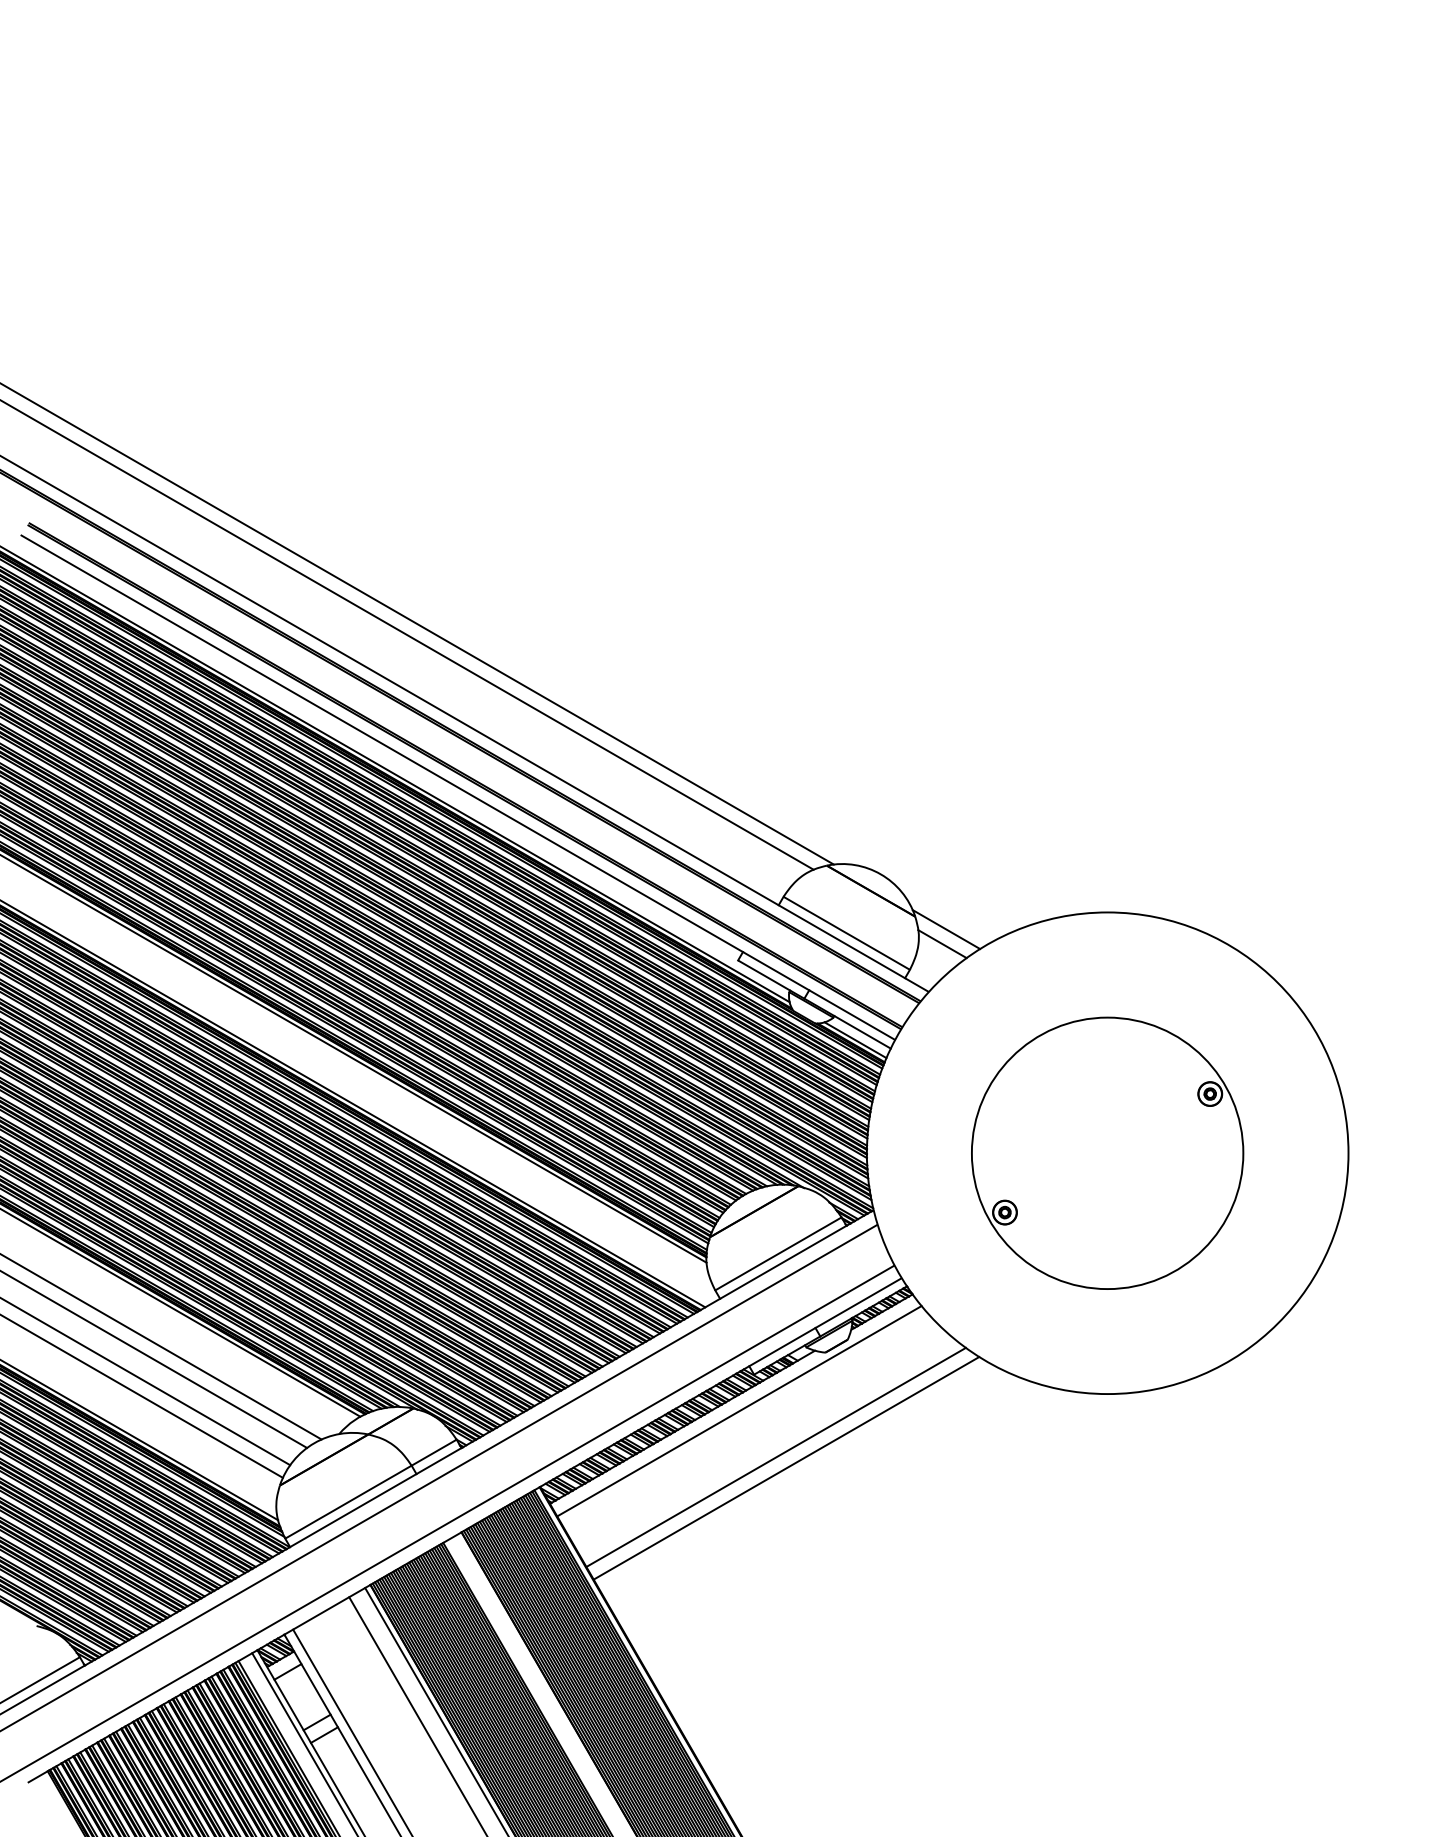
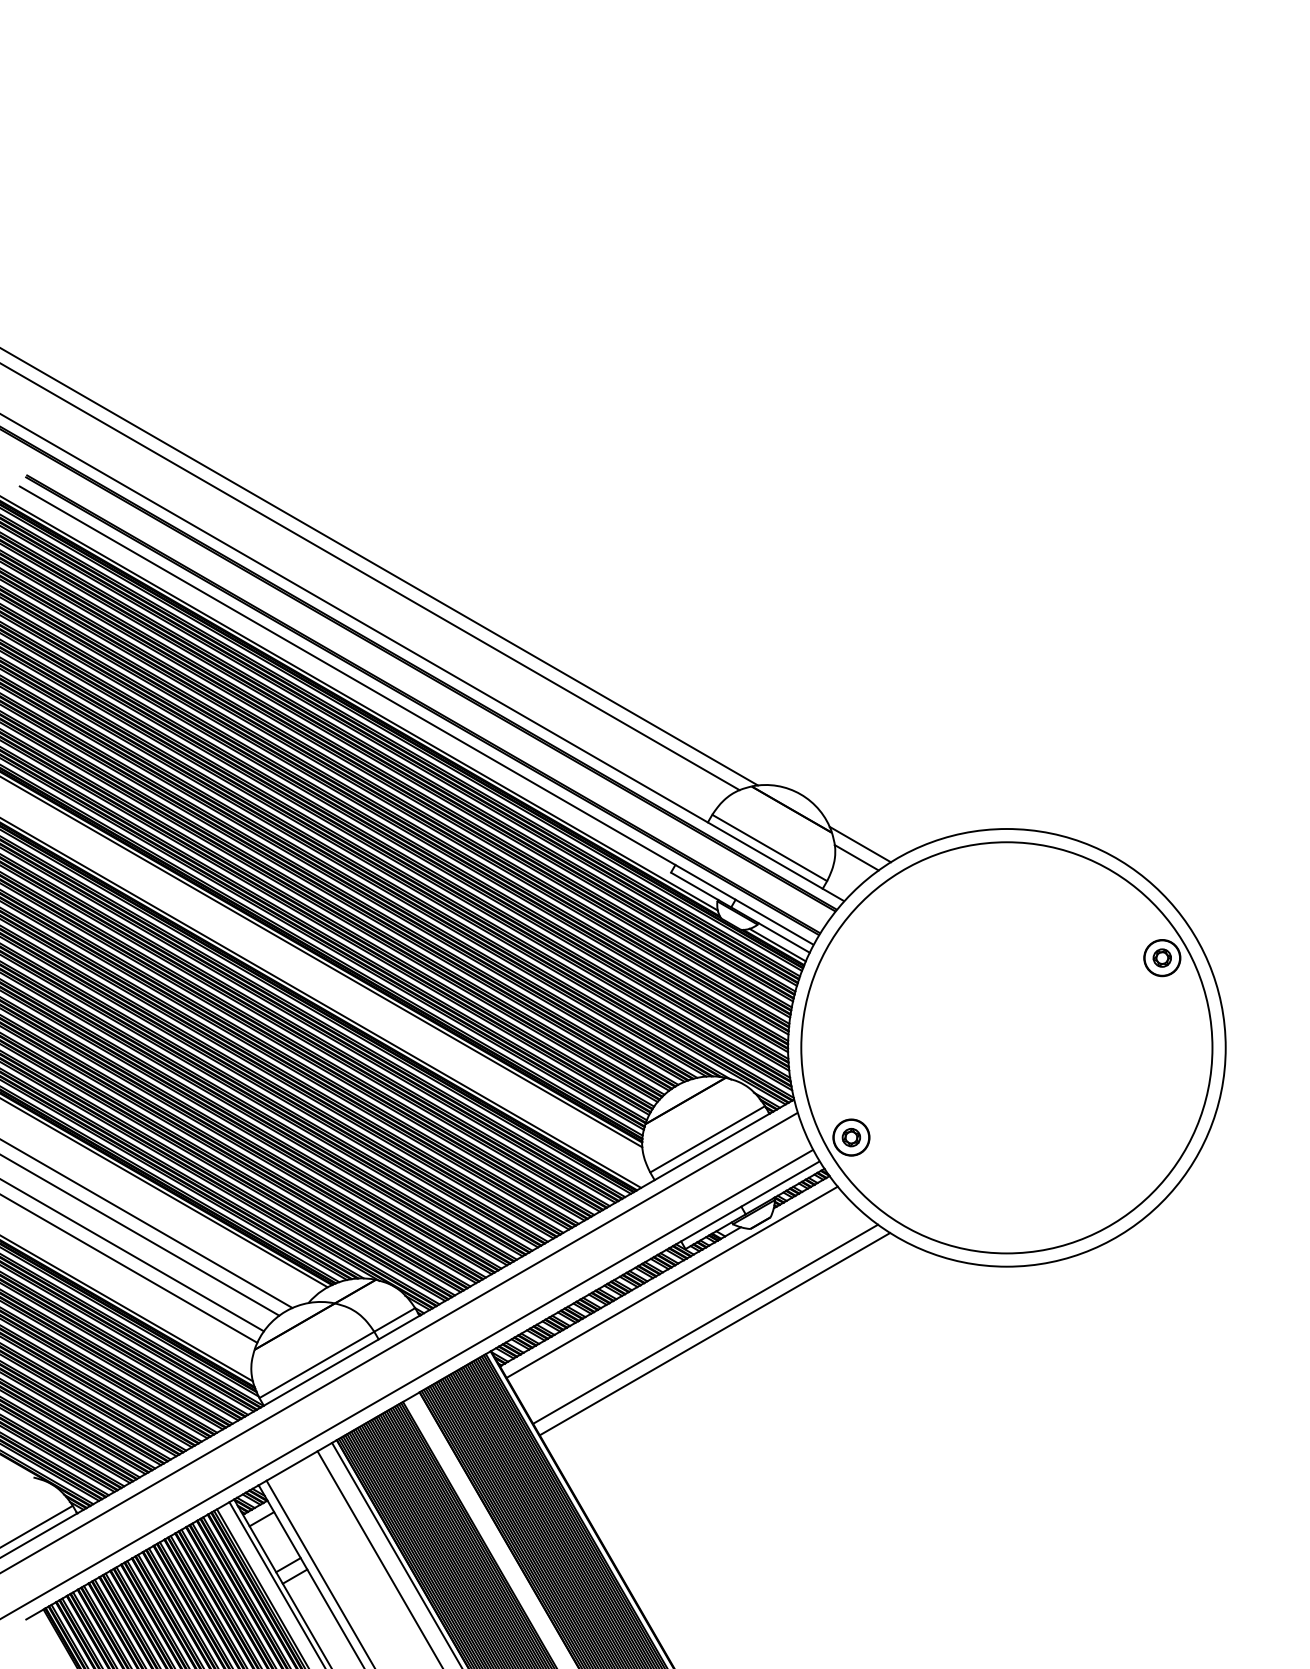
part: (1107, 1153) -> (1006, 1048), size x1.67

